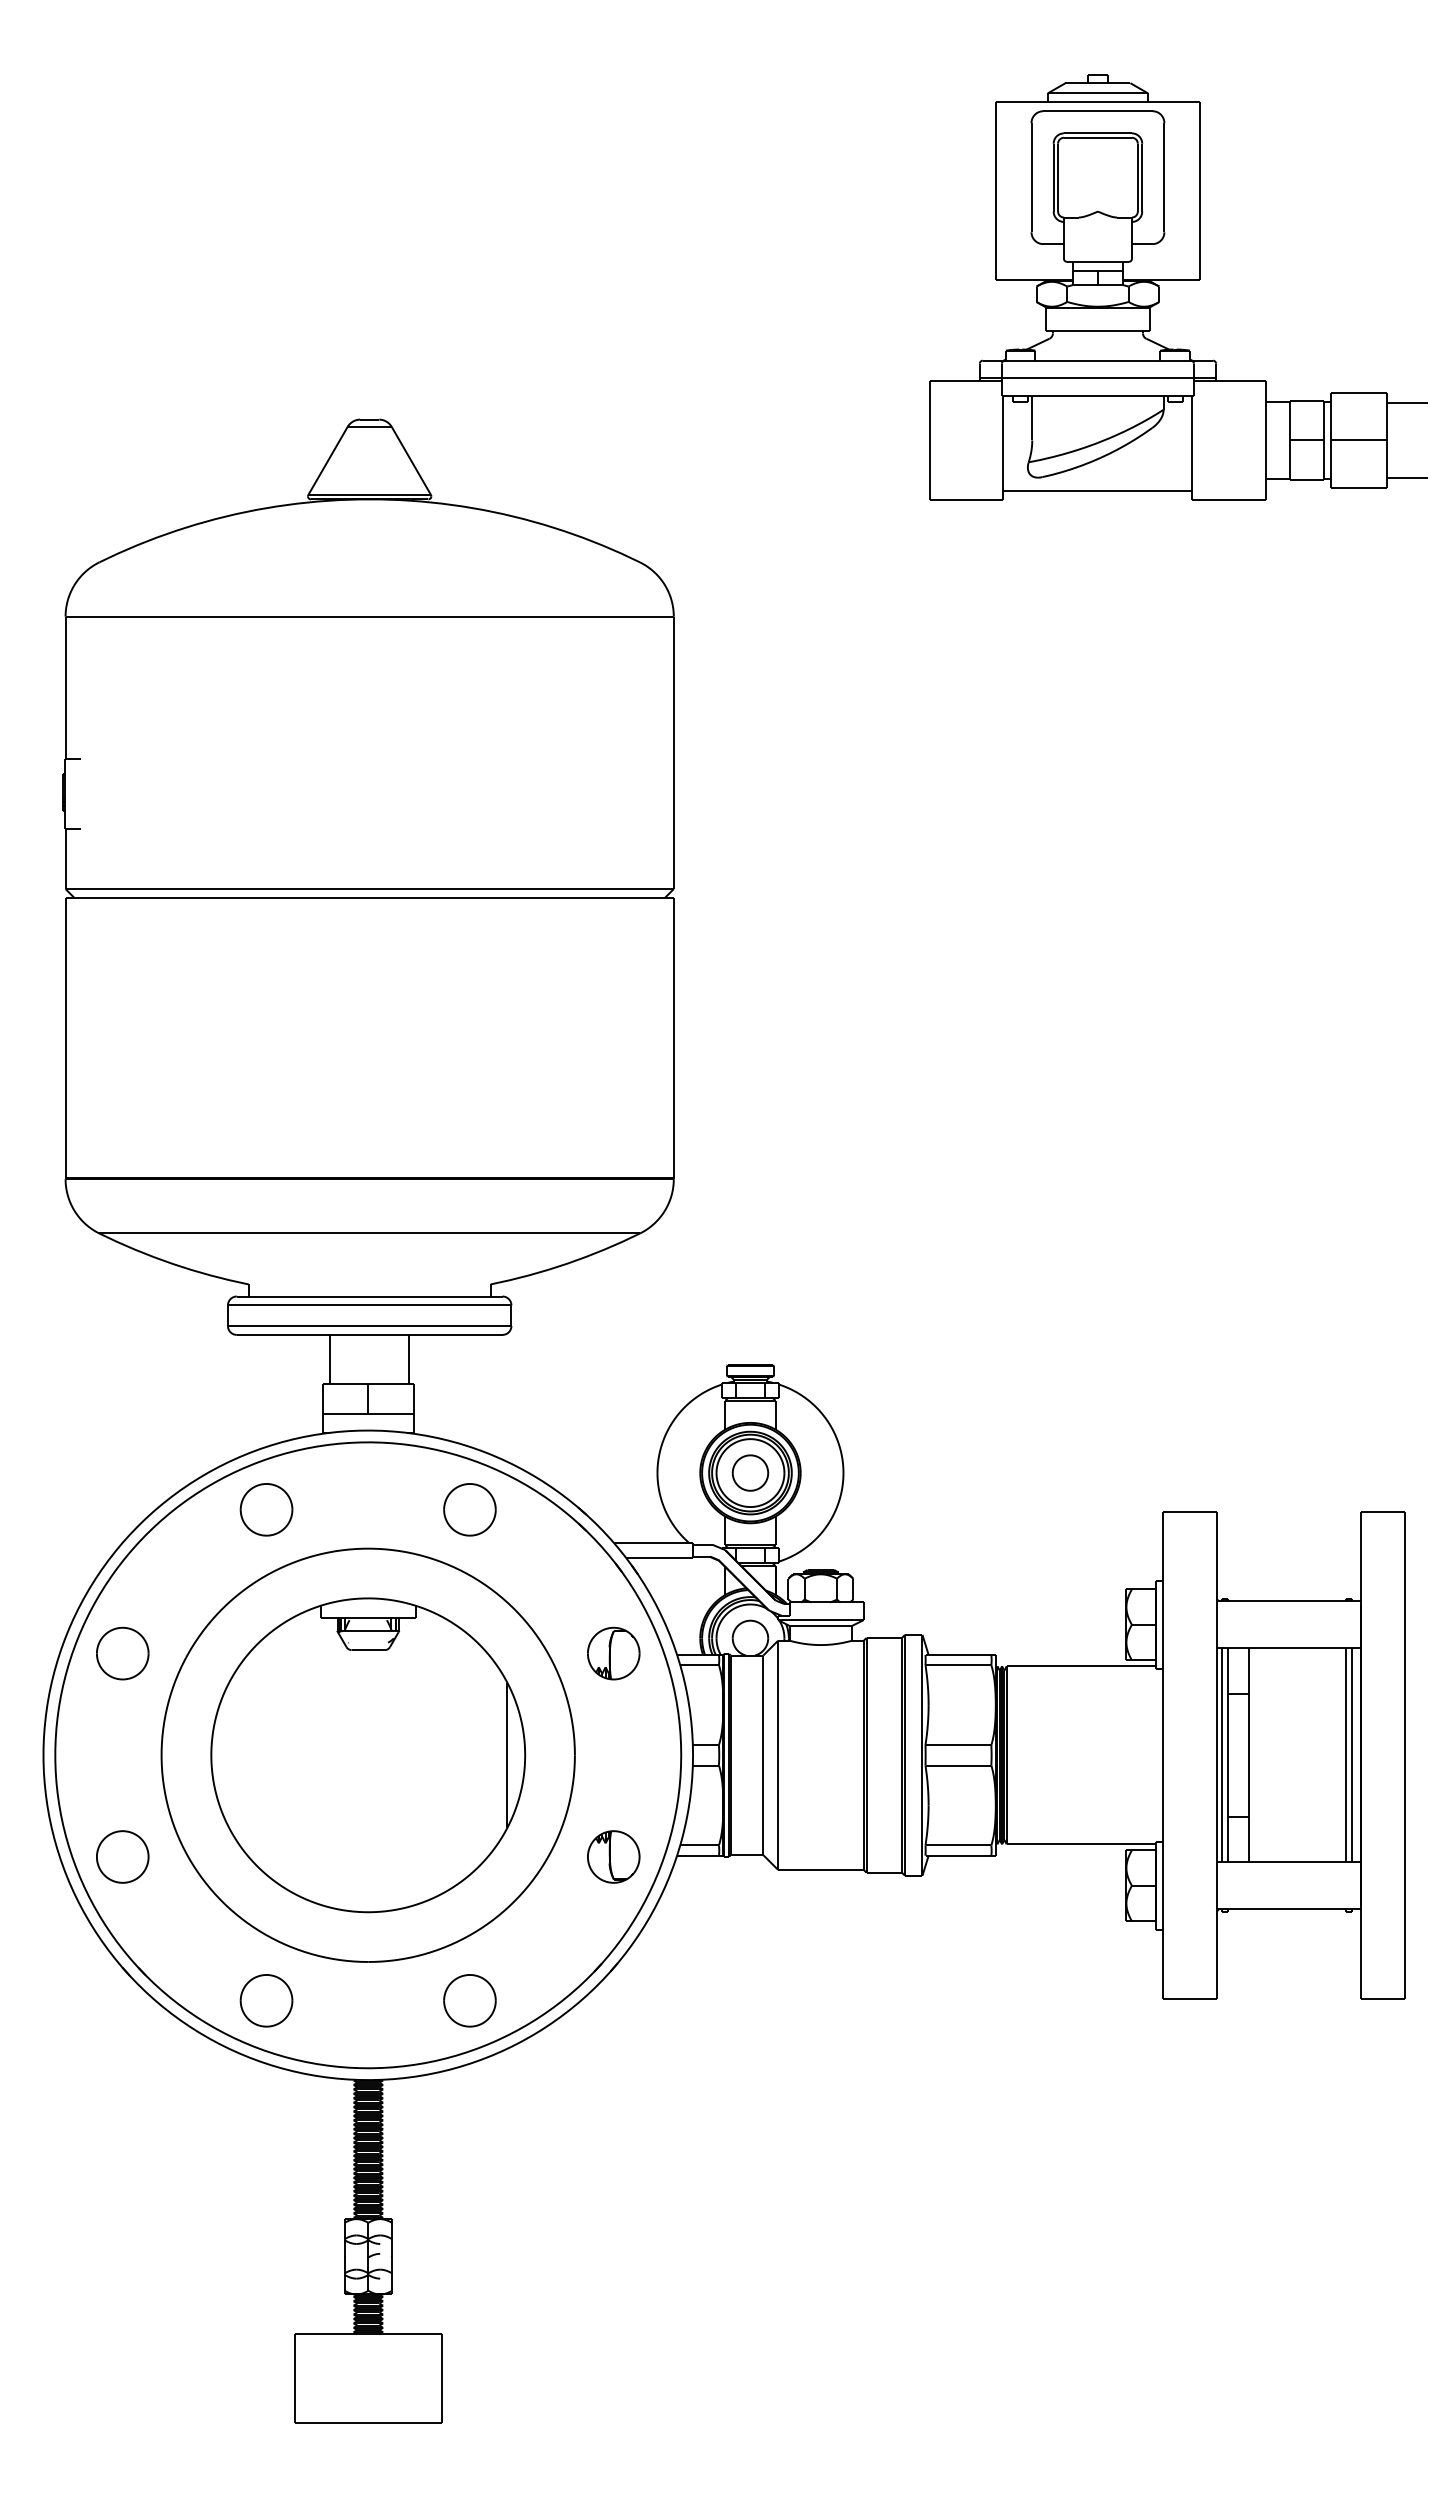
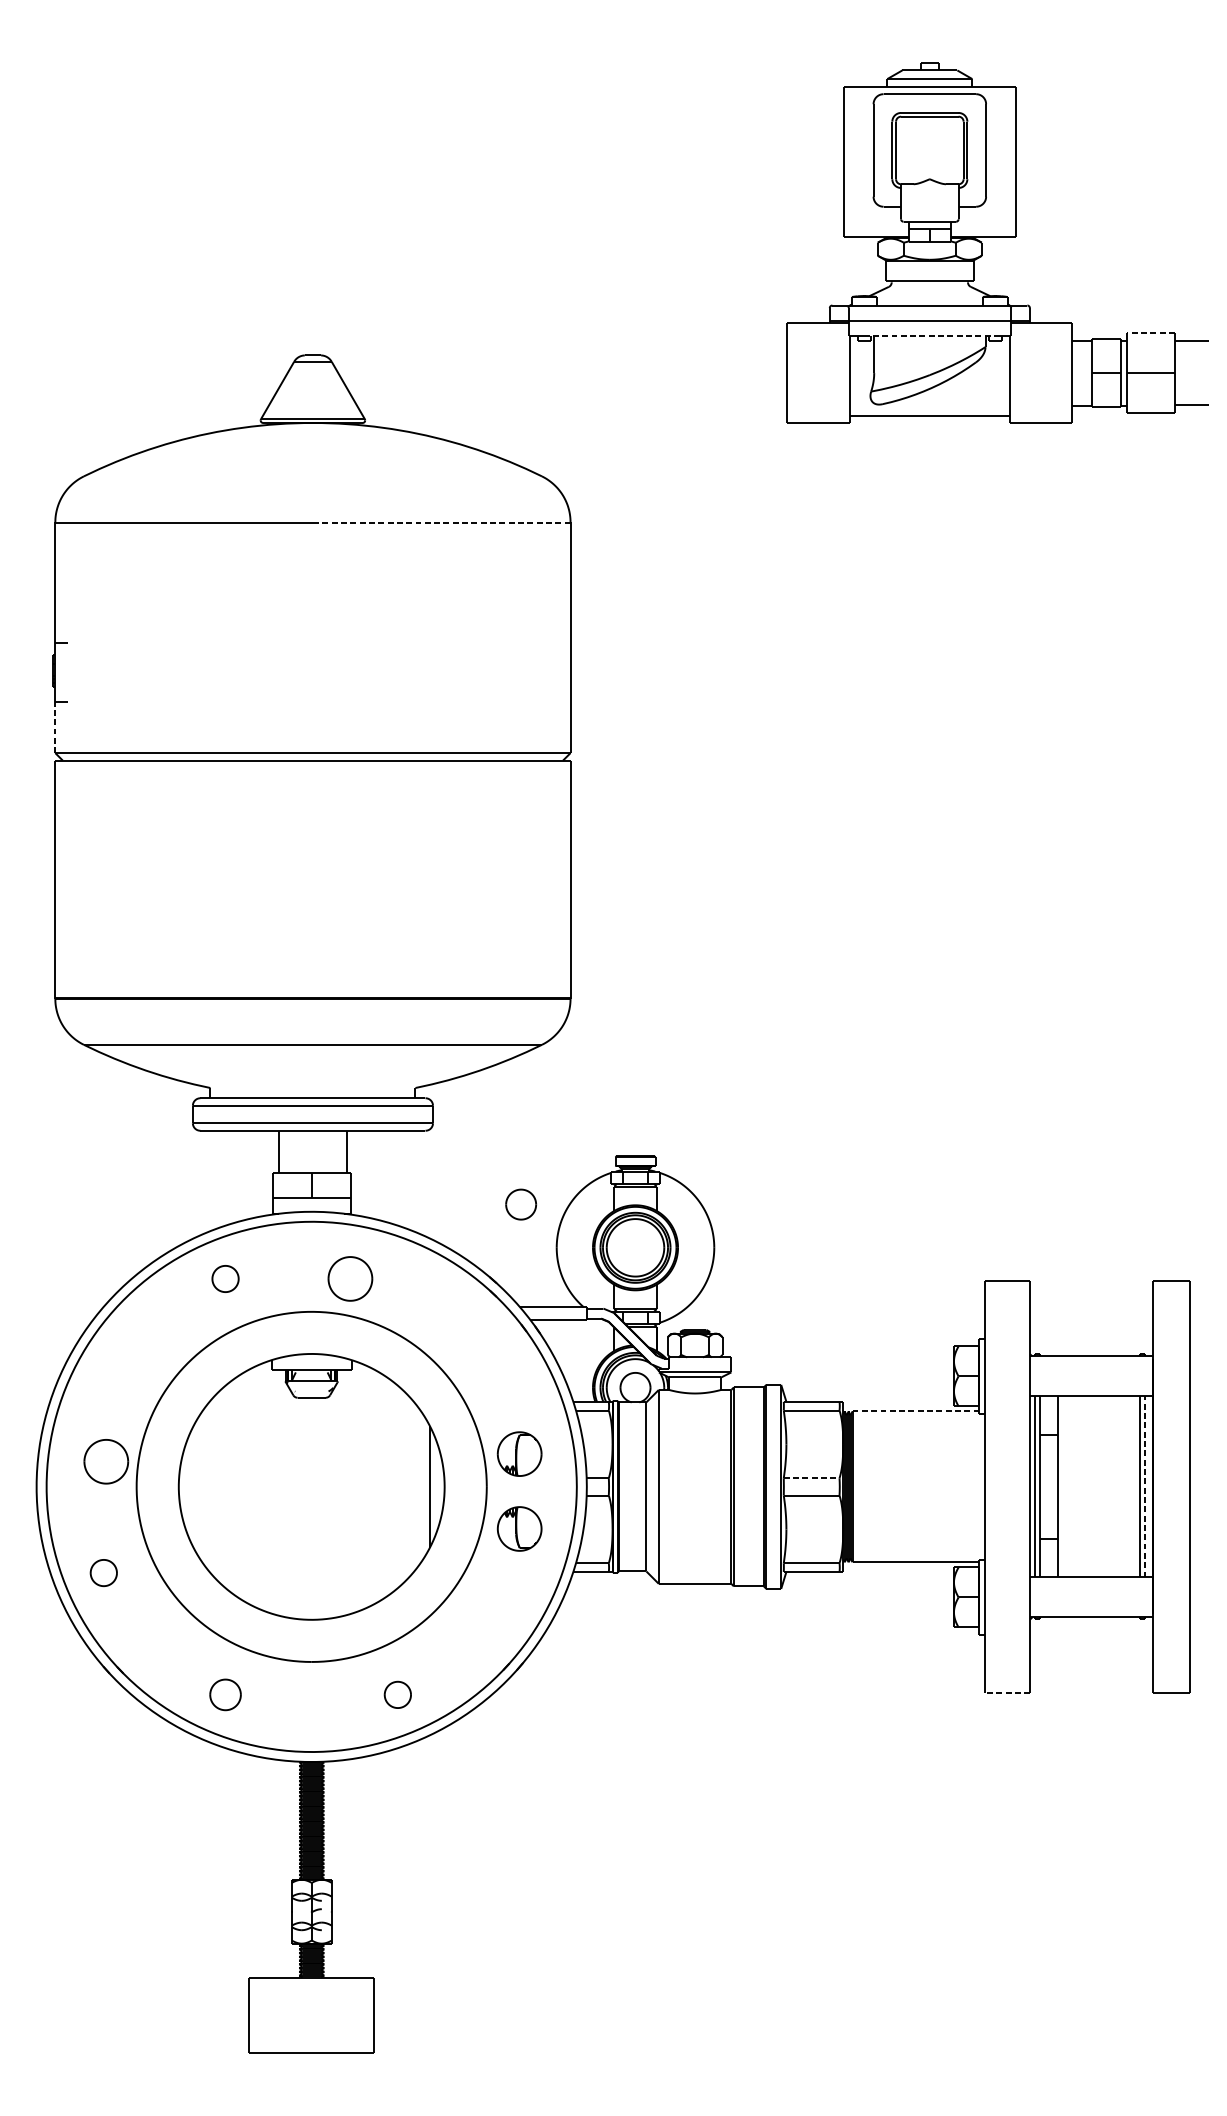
line: (1358, 393) -> (1150, 333), solid -> dashed
line: (1098, 396) -> (930, 335), solid -> dashed
line: (521, 617) -> (441, 523), solid -> dashed
line: (65, 859) -> (55, 728), solid -> dashed
part: (750, 1472) -> (521, 1204), moved
part: (266, 1509) -> (225, 1278), size x0.6
part: (469, 1509) -> (350, 1278), moved
part: (122, 1653) -> (106, 1461), moved
part: (613, 1653) -> (519, 1454), moved
line: (1081, 1666) -> (915, 1411), solid -> dashed
line: (958, 1745) -> (811, 1478), solid -> dashed
line: (1352, 1755) -> (1145, 1487), solid -> dashed
part: (122, 1856) -> (103, 1572), size x0.6
part: (613, 1856) -> (519, 1528), moved
line: (1189, 1998) -> (1007, 1692), solid -> dashed
part: (266, 2000) -> (225, 1694), size x0.7
part: (469, 2000) -> (397, 1694), size x0.6

